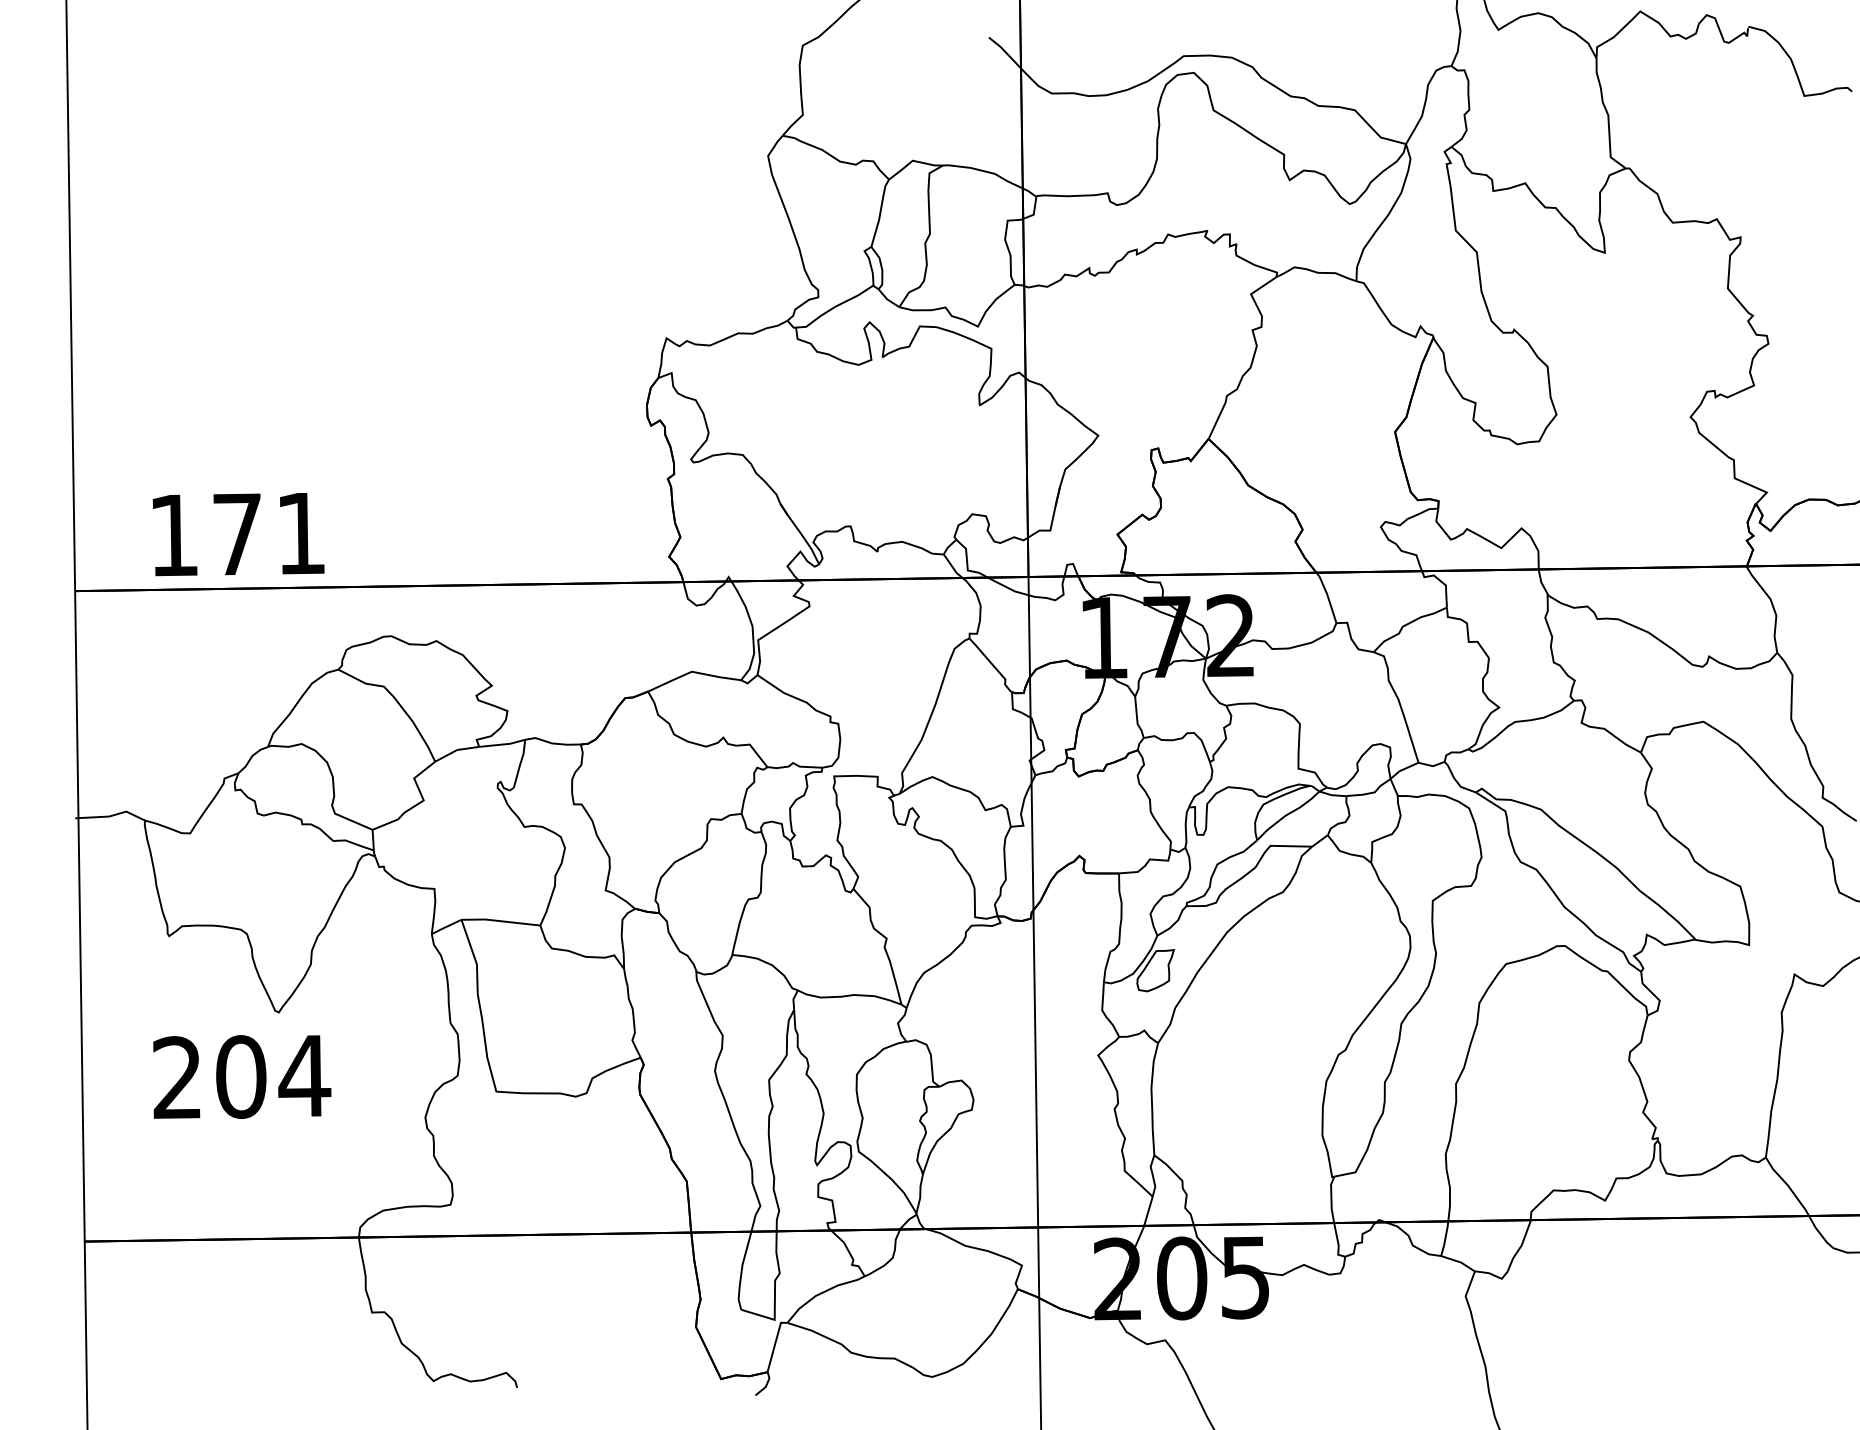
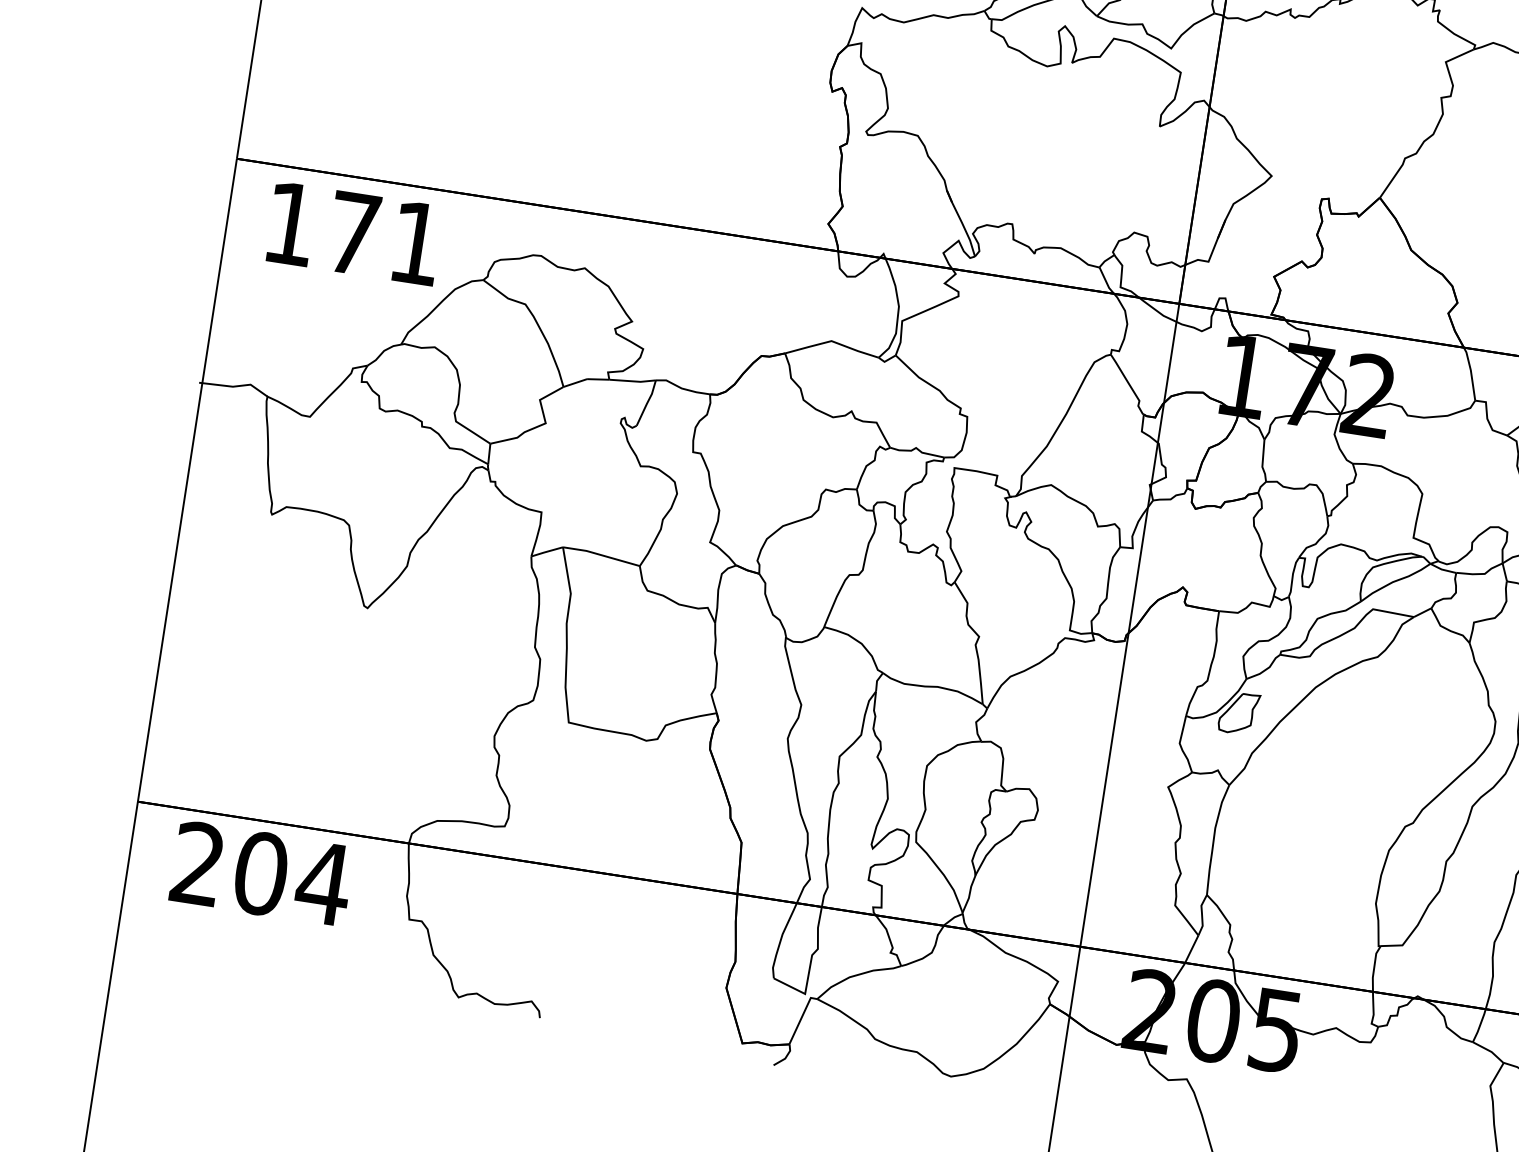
text: (238, 534) -> (354, 233), moved
text: (242, 1076) -> (262, 873), moved

